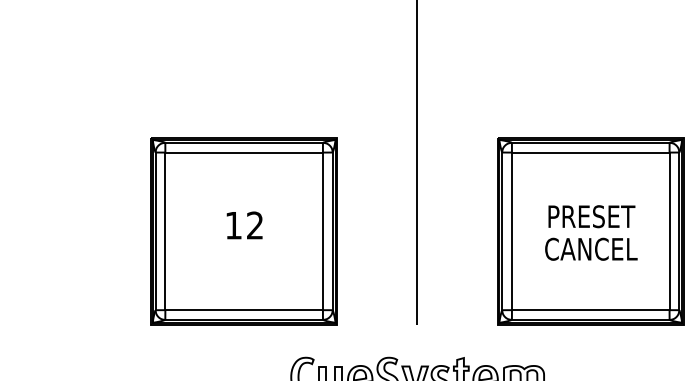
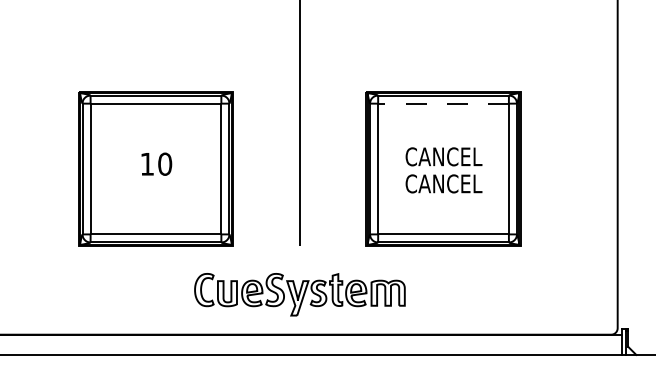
line: (590, 152) -> (443, 103), solid -> dashed
text: (590, 216) -> (443, 156), PRESET -> CANCEL
text: (255, 224) -> (165, 163), 12 -> 10

